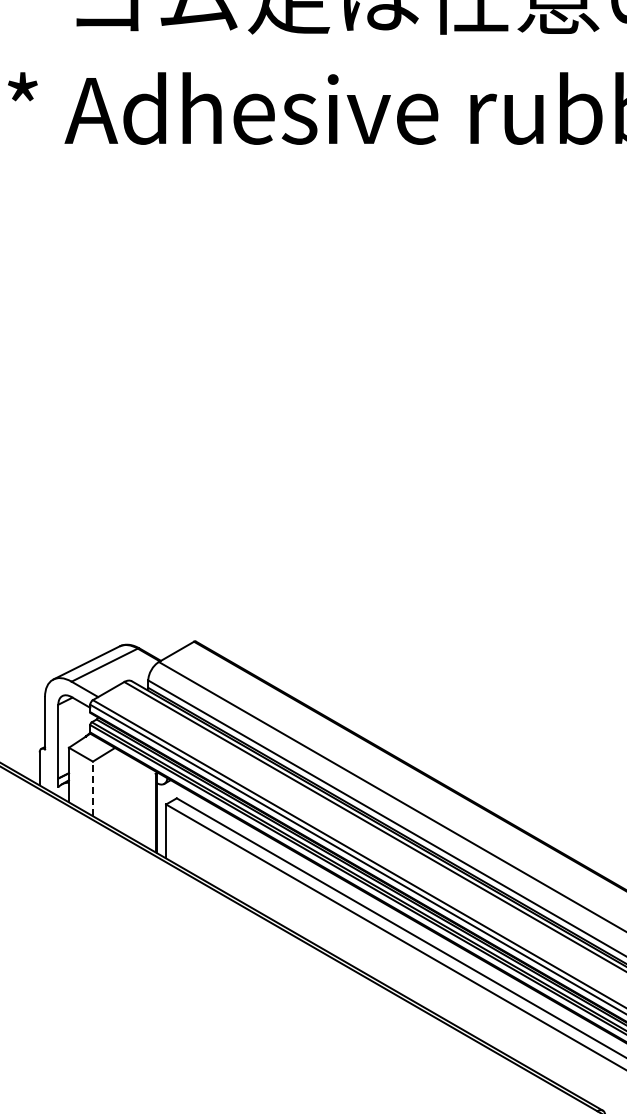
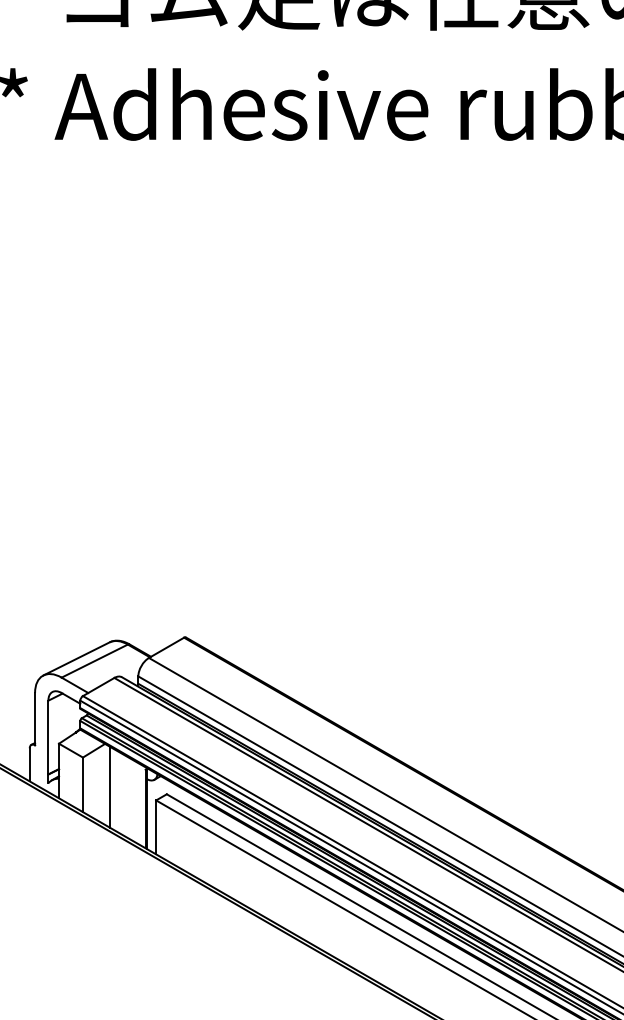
line: (92, 788) -> (82, 784), dashed -> solid
line: (119, 790) -> (109, 786), added

